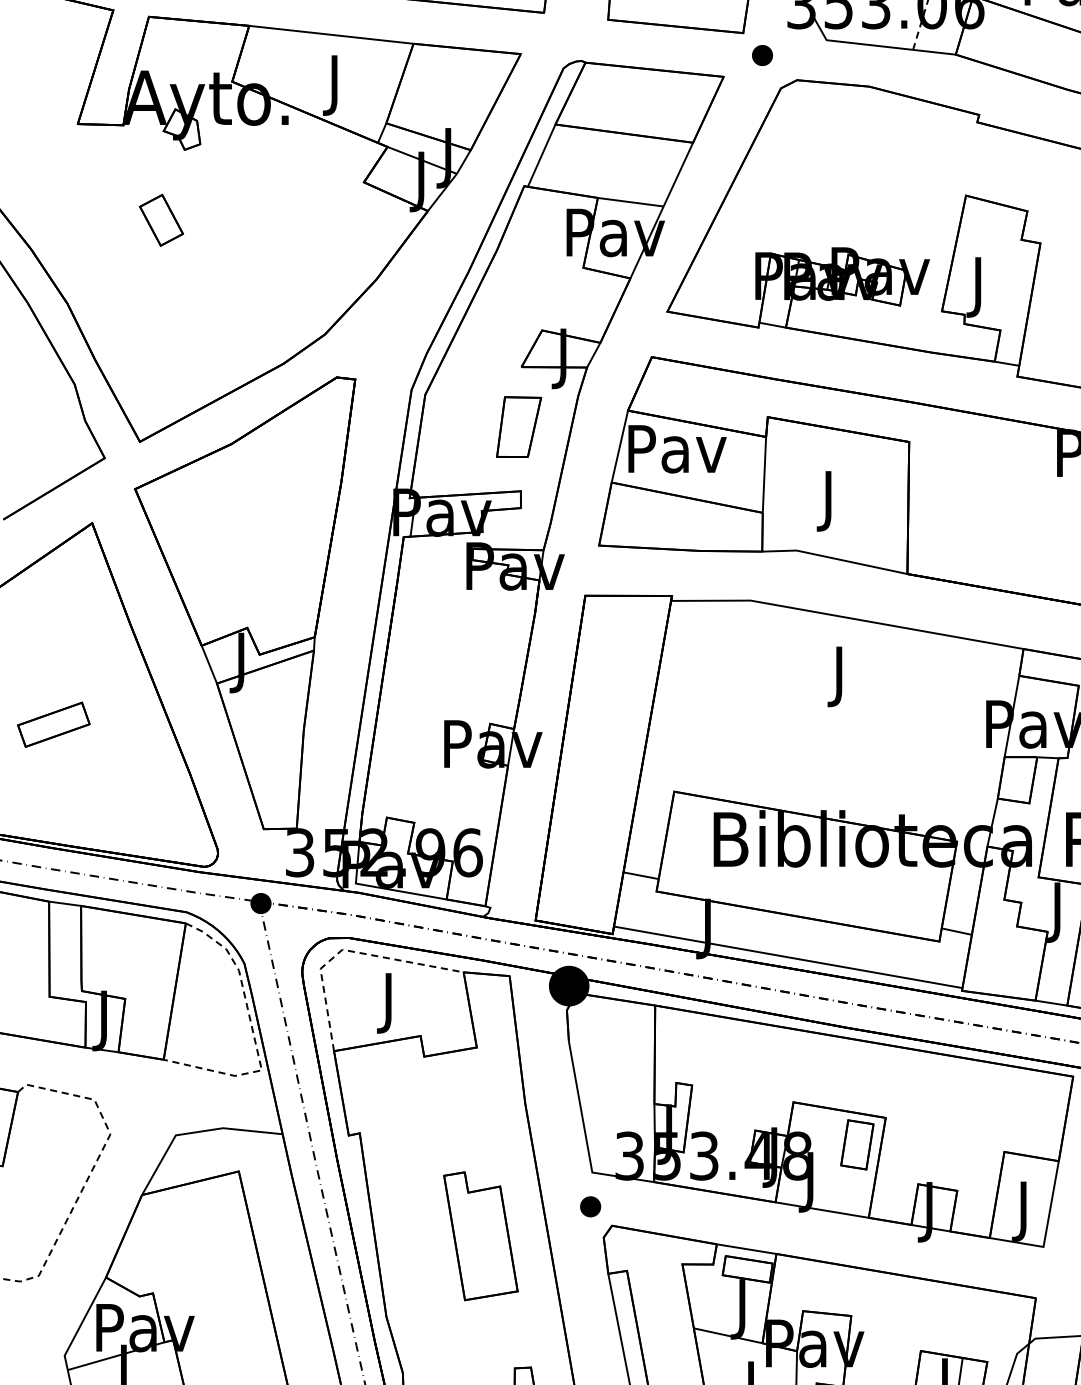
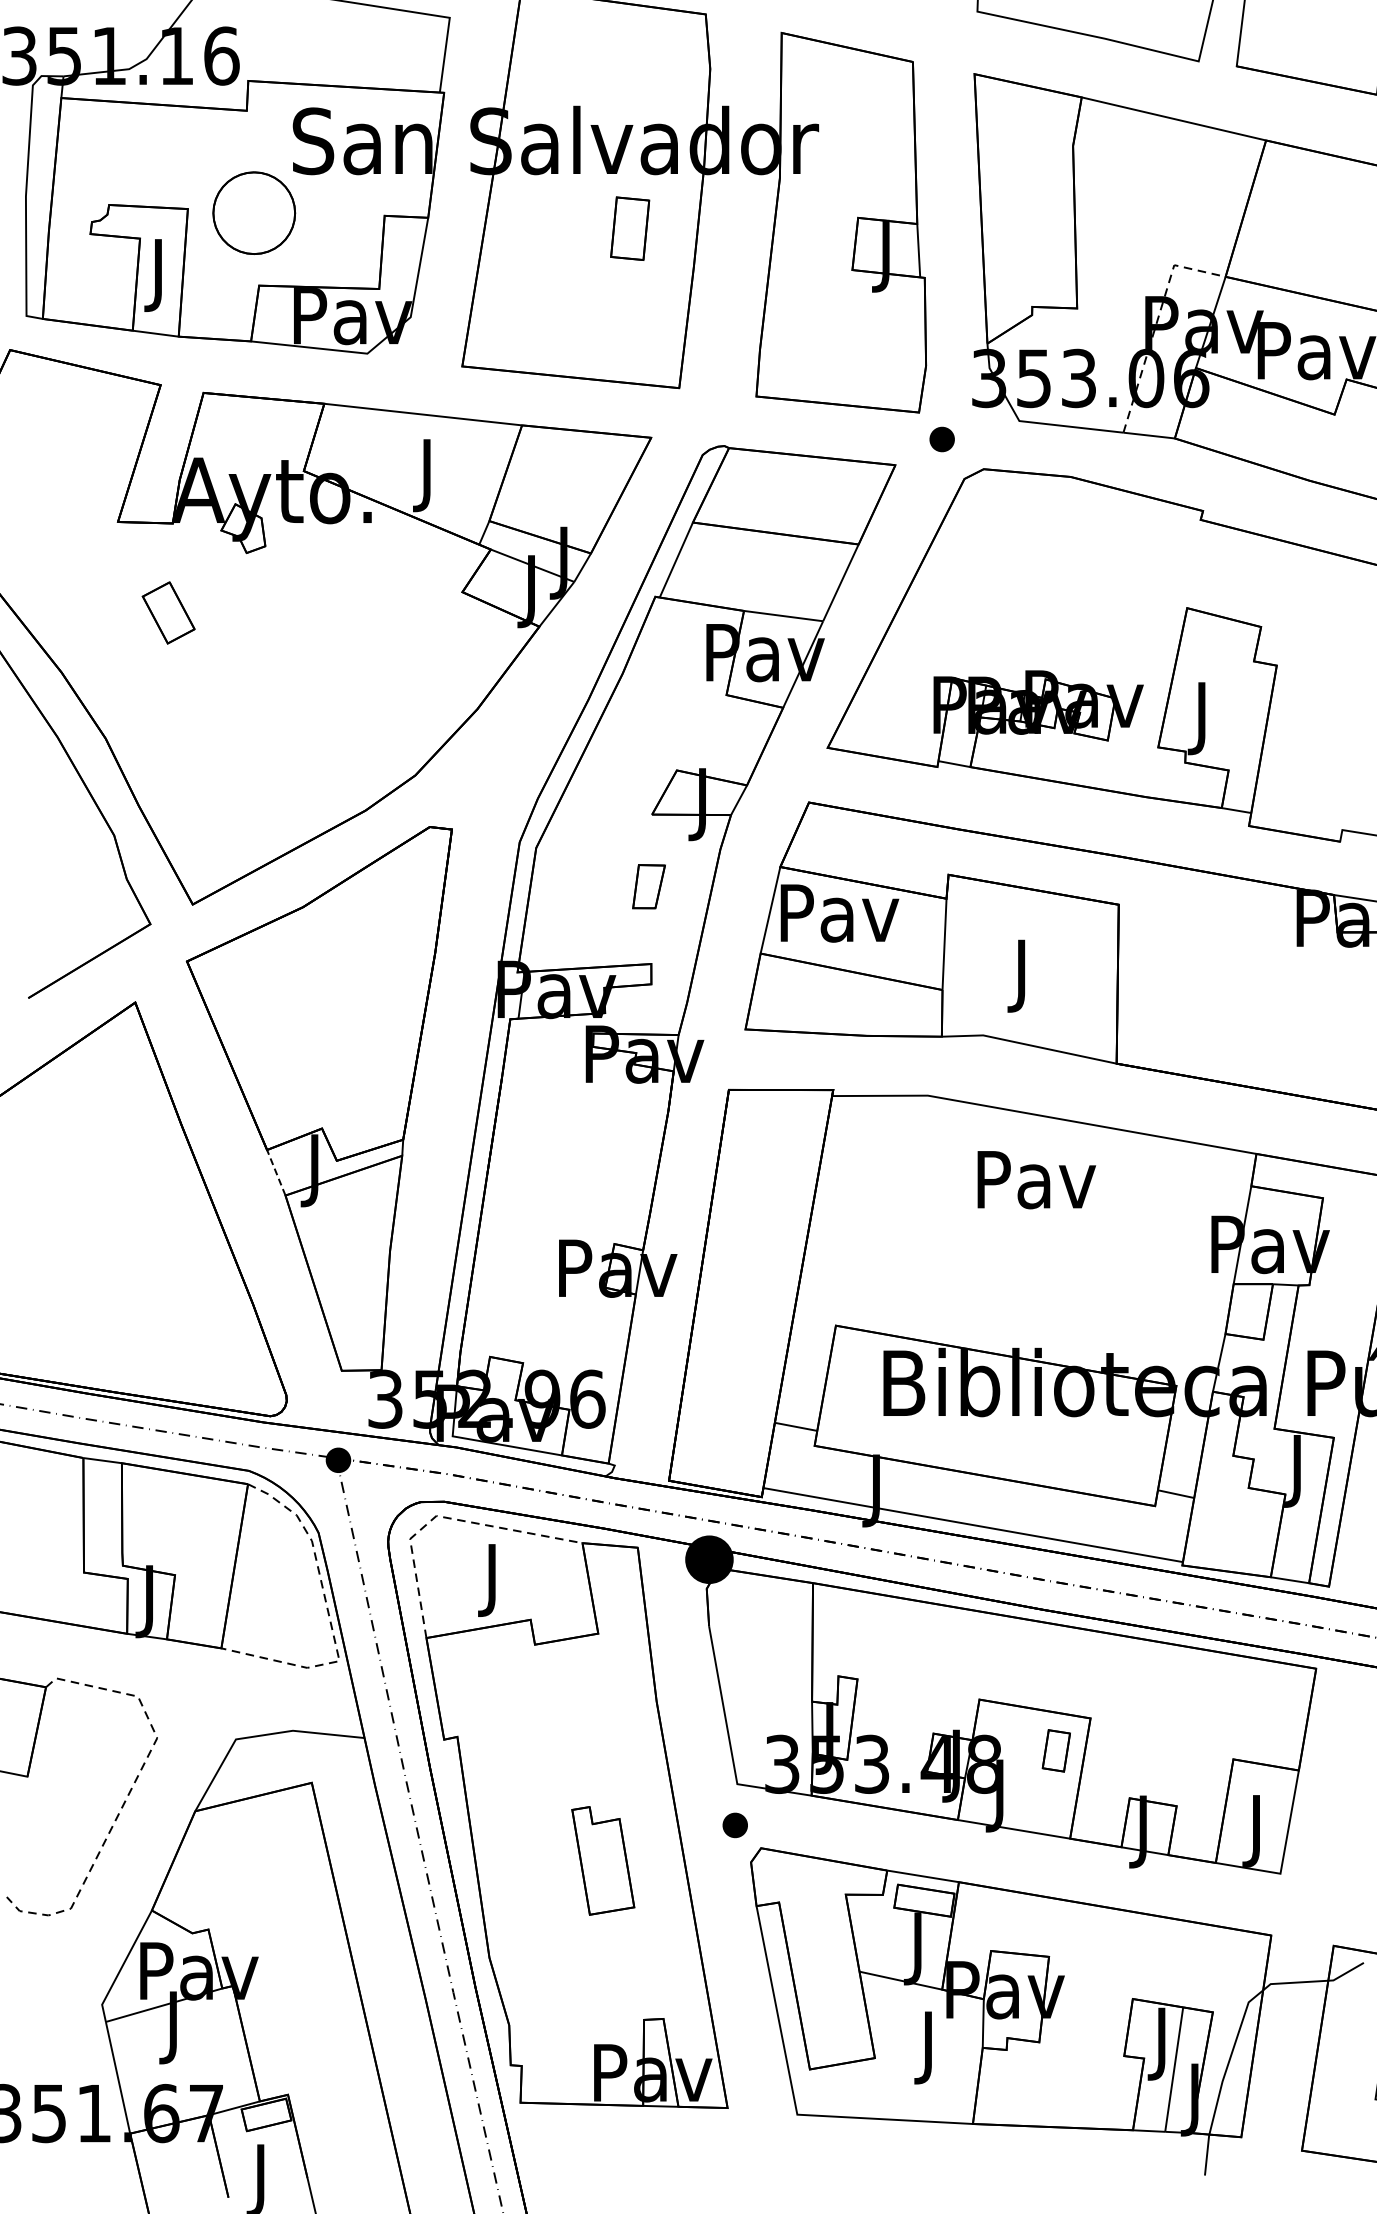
part: (161, 220) -> (168, 612), moved
part: (518, 426) -> (648, 886), size x0.6
line: (209, 664) -> (276, 1172), solid -> dashed
text: (840, 676) -> (1036, 1187), J -> Pav
part: (54, 724) -> (89, 1244), removed
part: (857, 1144) -> (1056, 1750), size x0.7
part: (481, 1235) -> (603, 1860), size x0.7

